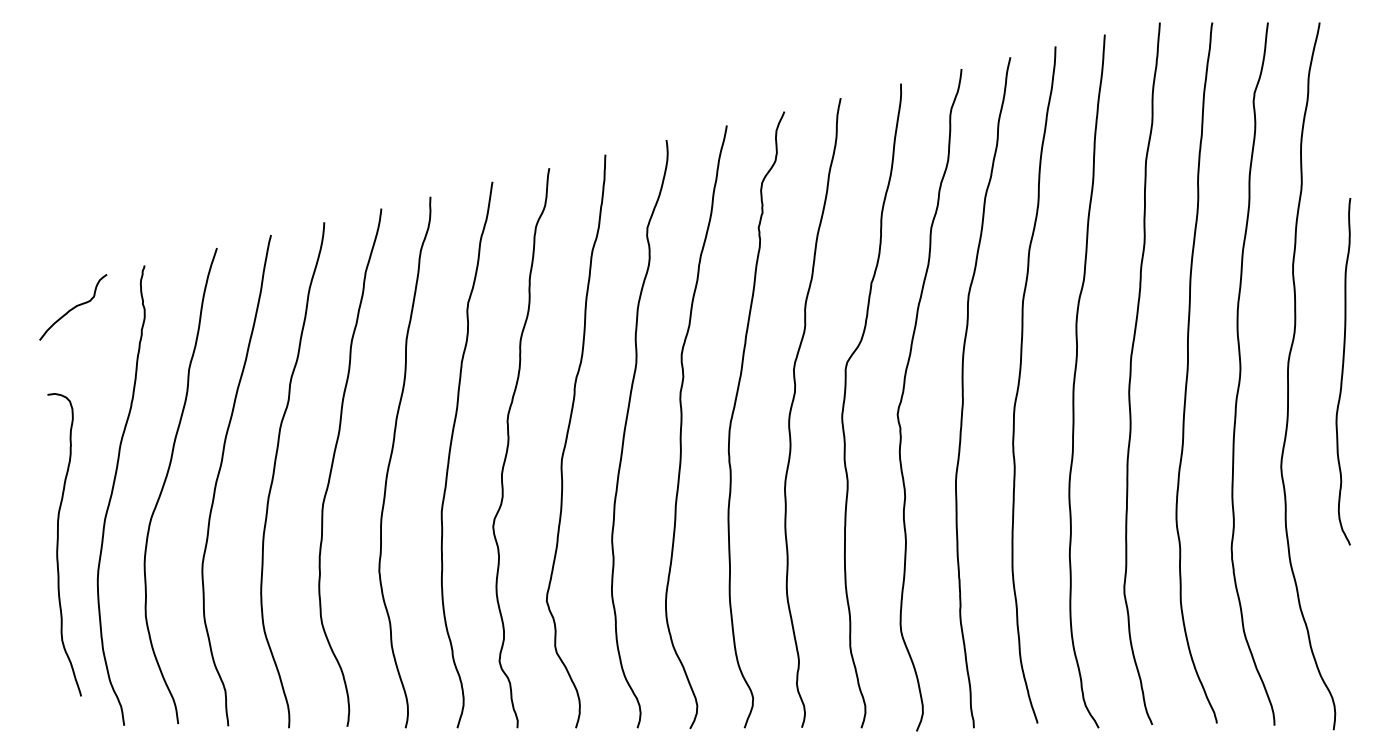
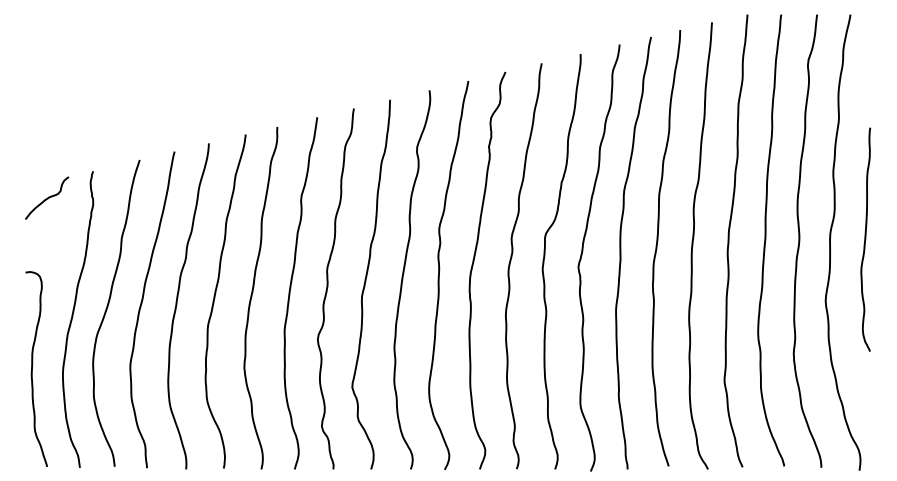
curve: (58, 543) -> (32, 368), moved

